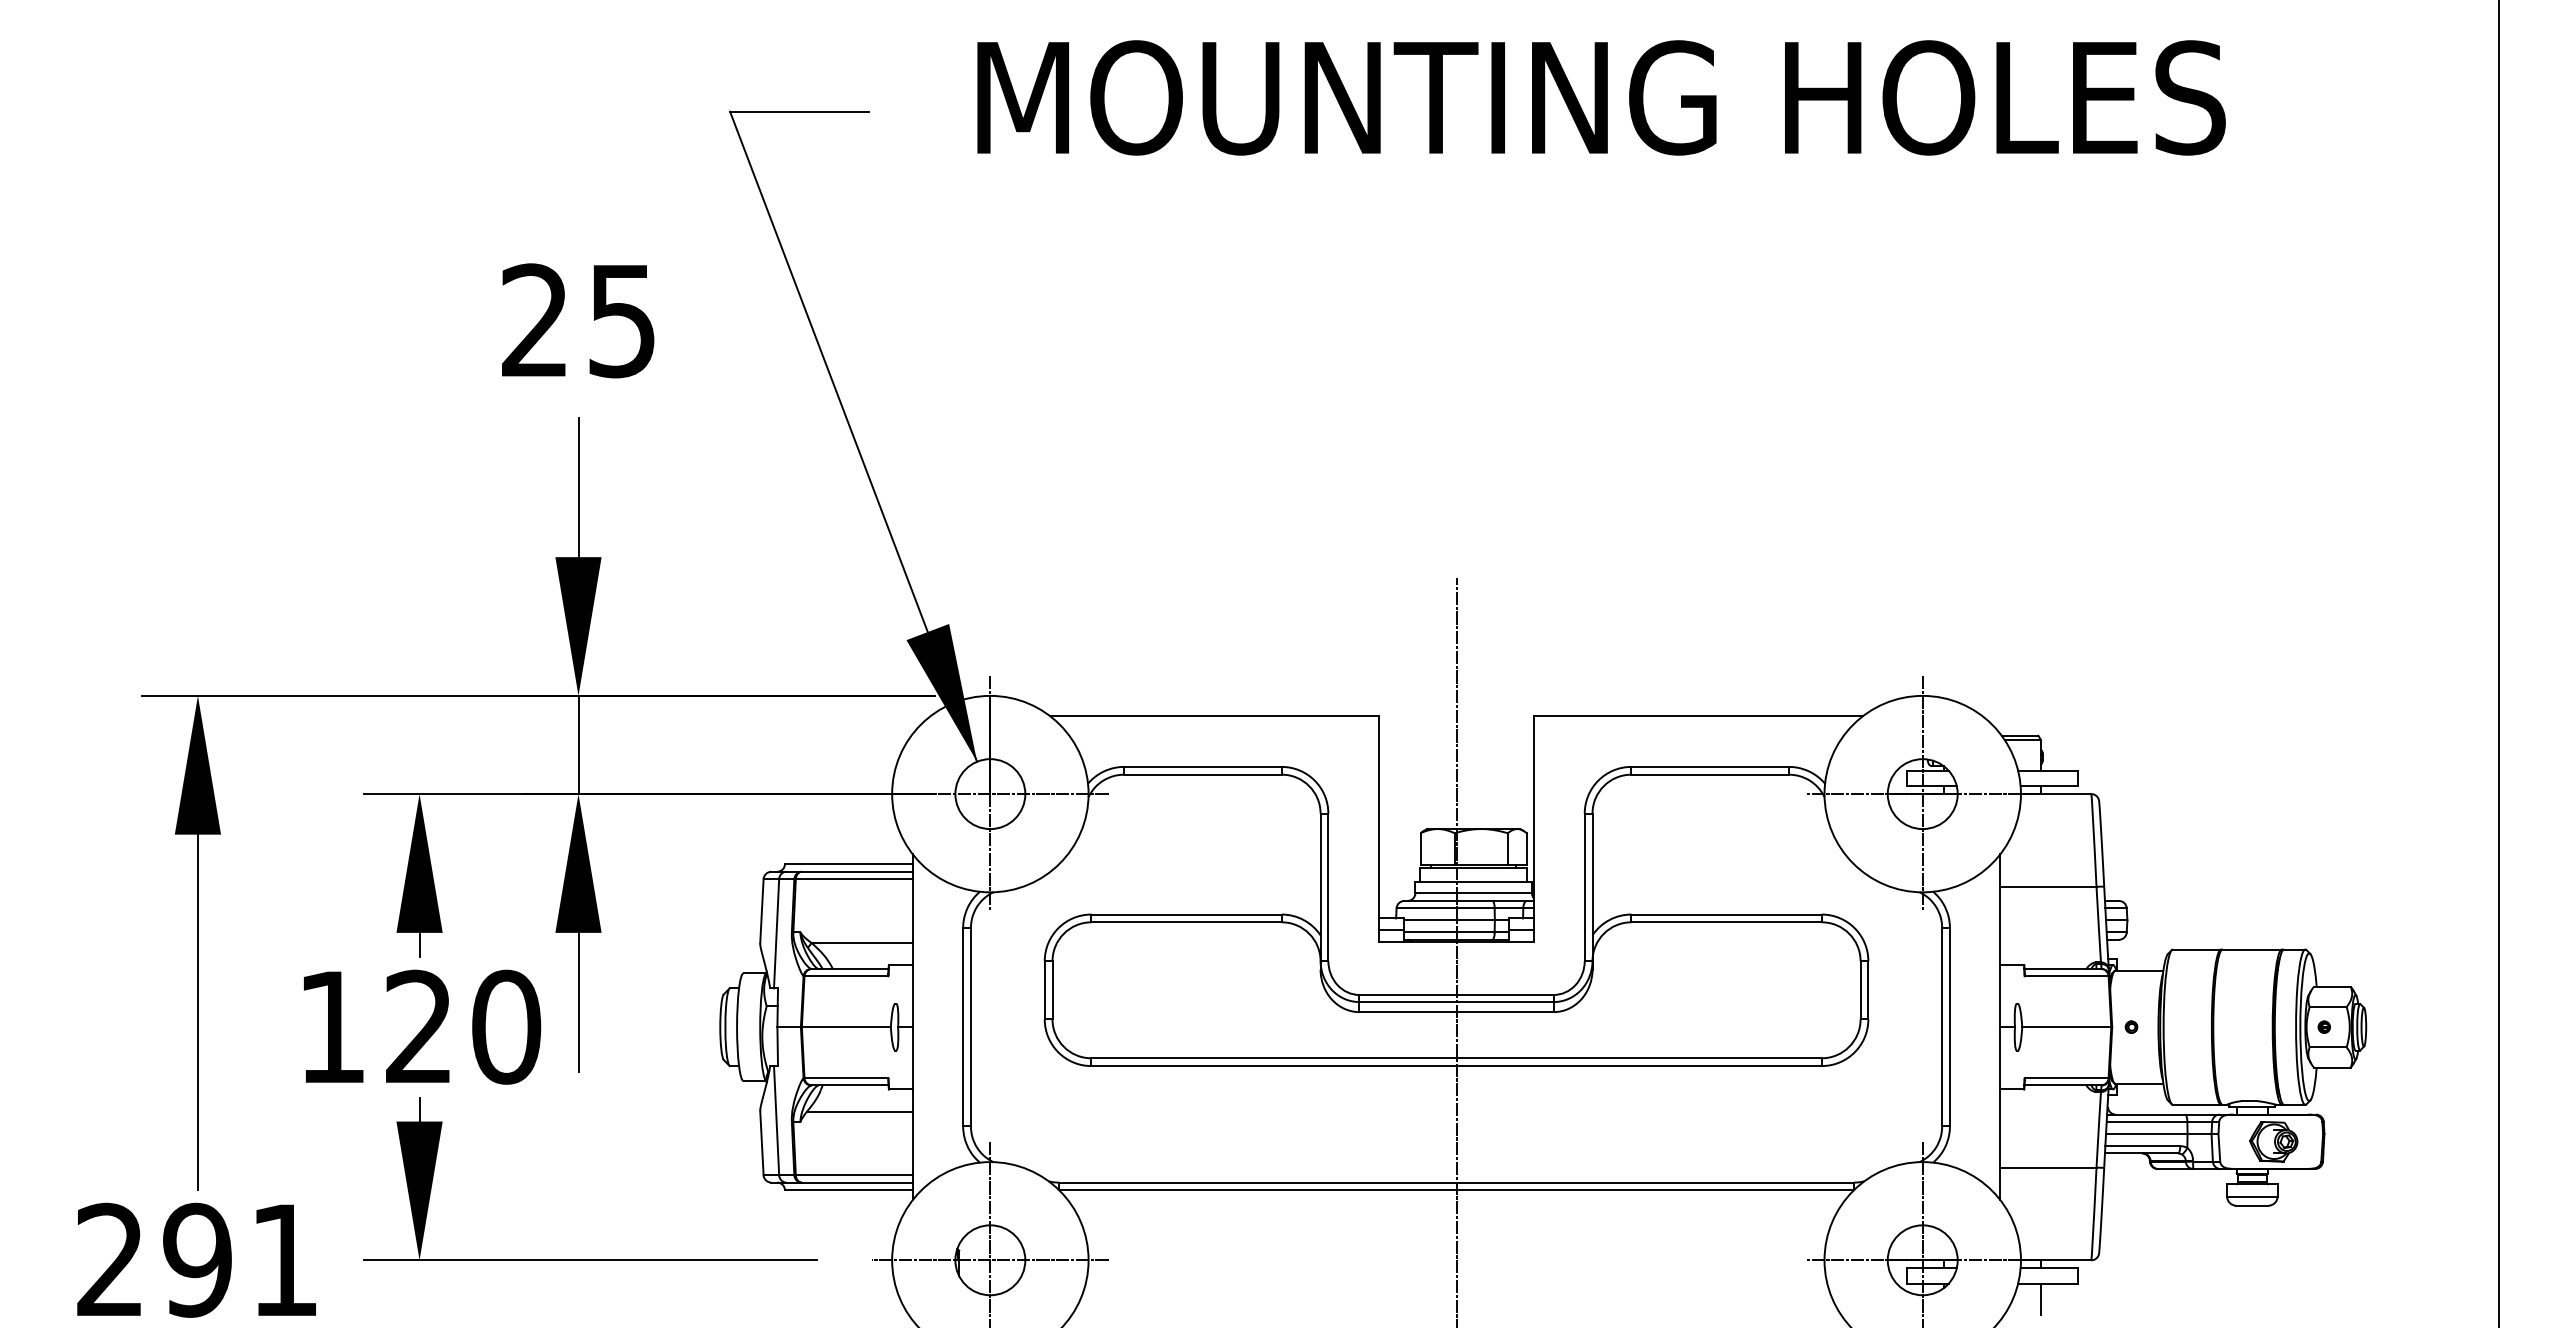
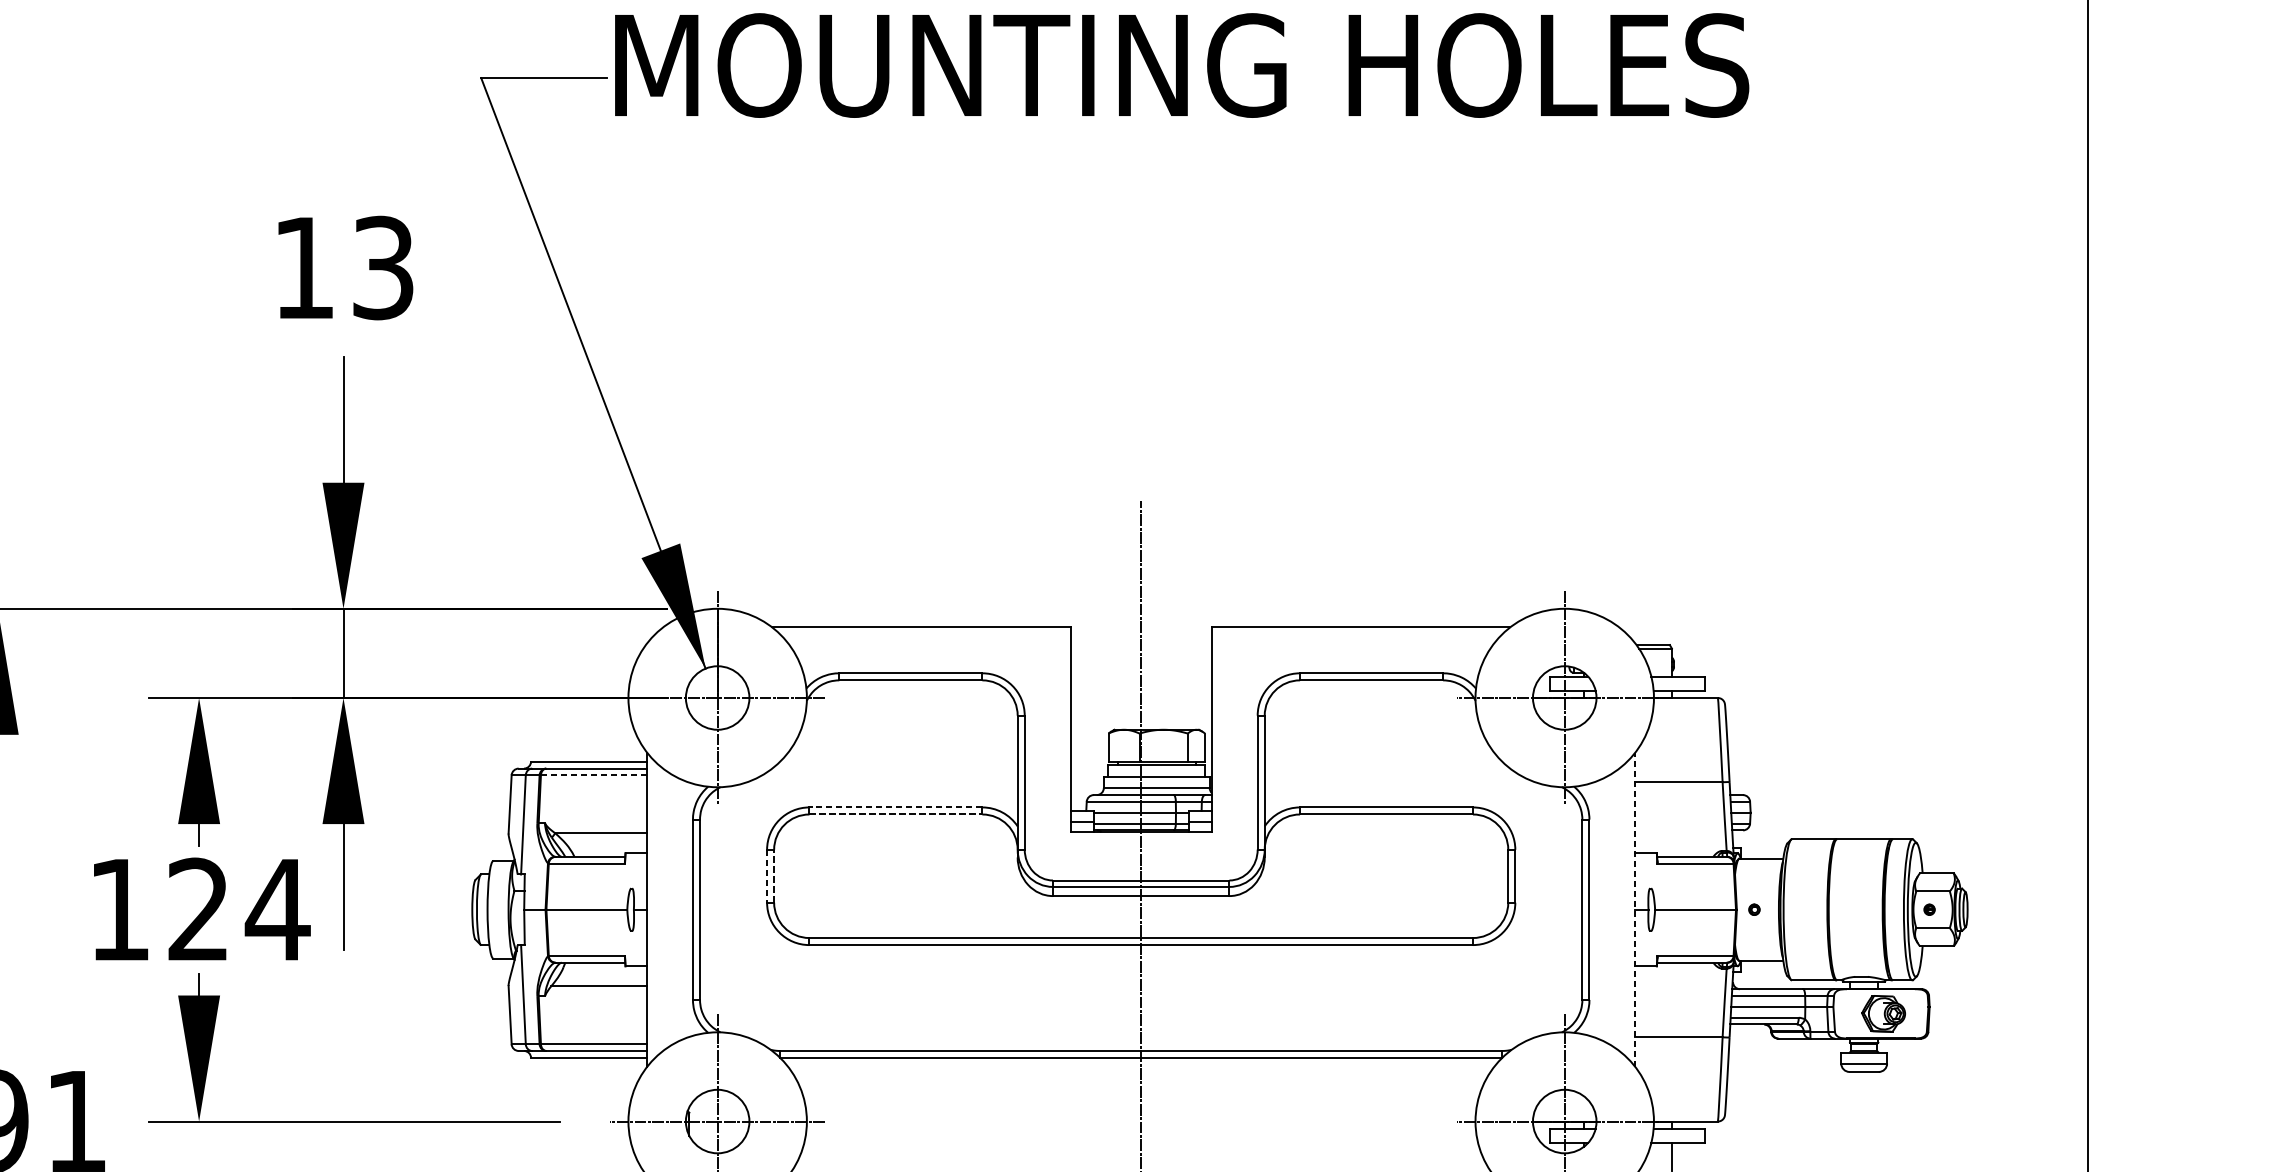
text: (1601, 97) -> (1182, 65), moved
text: (578, 320) -> (343, 267), 25 -> 13
line: (853, 879) -> (593, 775), solid -> dashed
line: (1186, 914) -> (895, 807), solid -> dashed
line: (1187, 922) -> (896, 814), solid -> dashed
line: (1052, 989) -> (774, 875), solid -> dashed
line: (1044, 990) -> (766, 876), solid -> dashed
text: (505, 1026) -> (277, 909), 120 -> 124
line: (2000, 1026) -> (1635, 909), solid -> dashed

